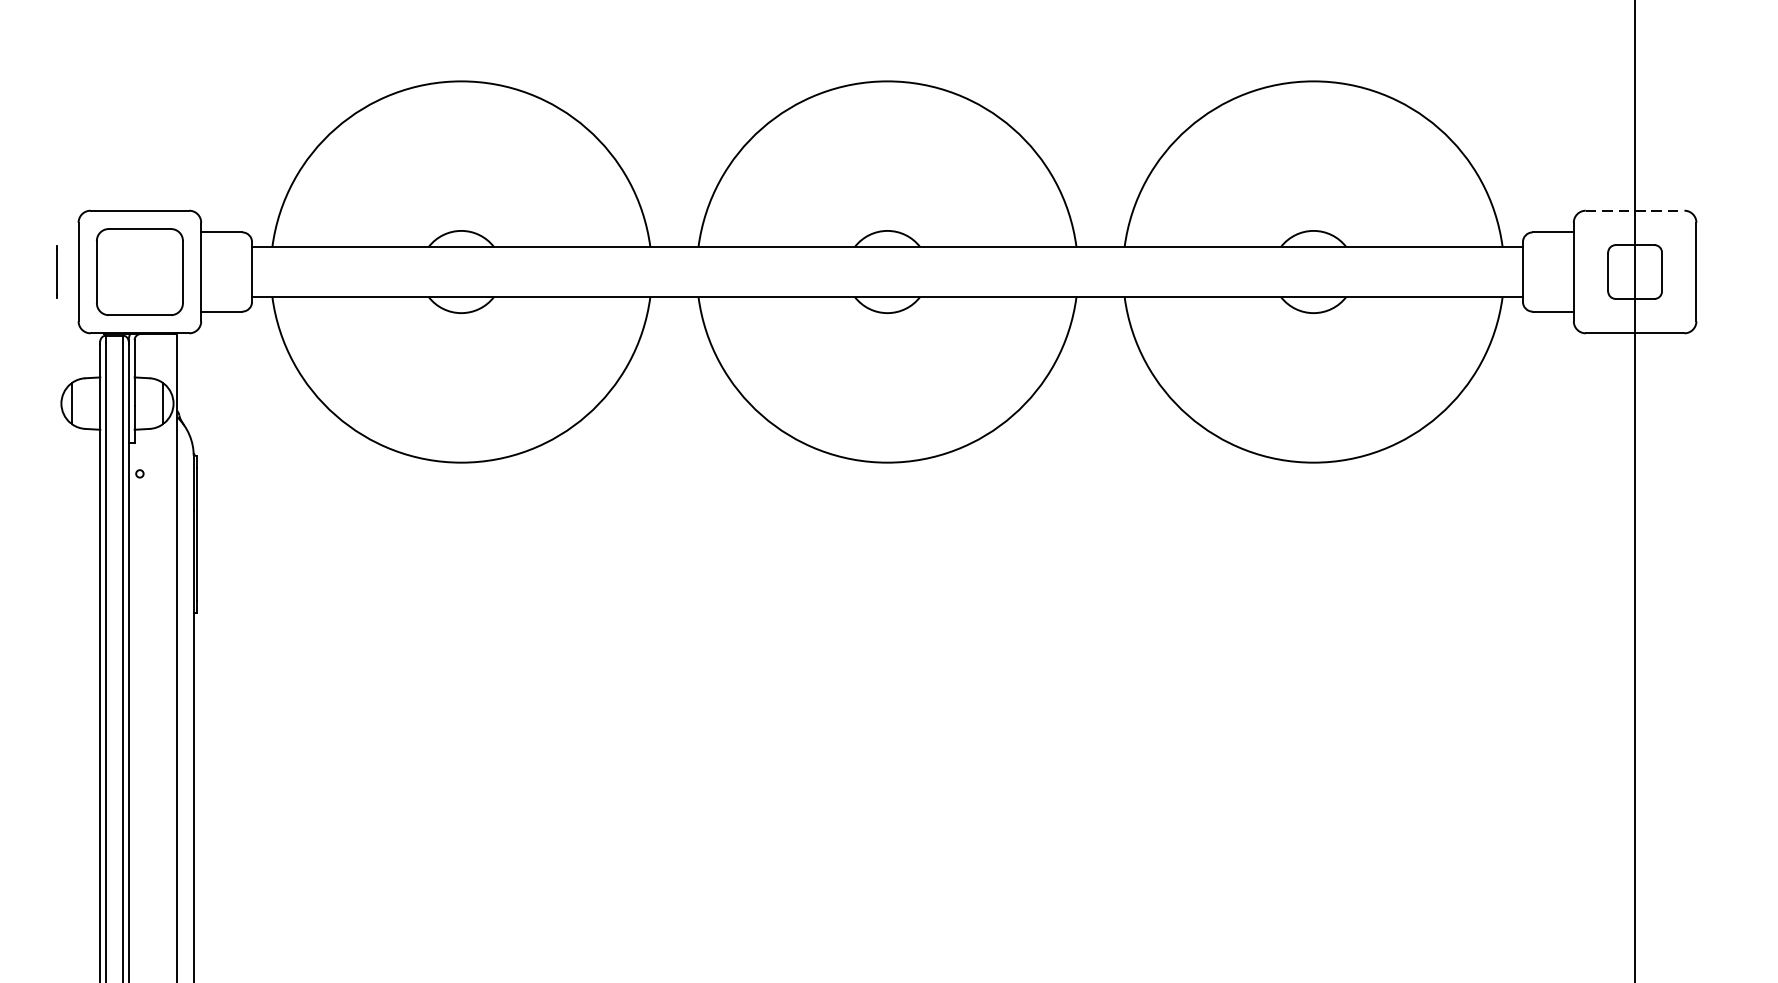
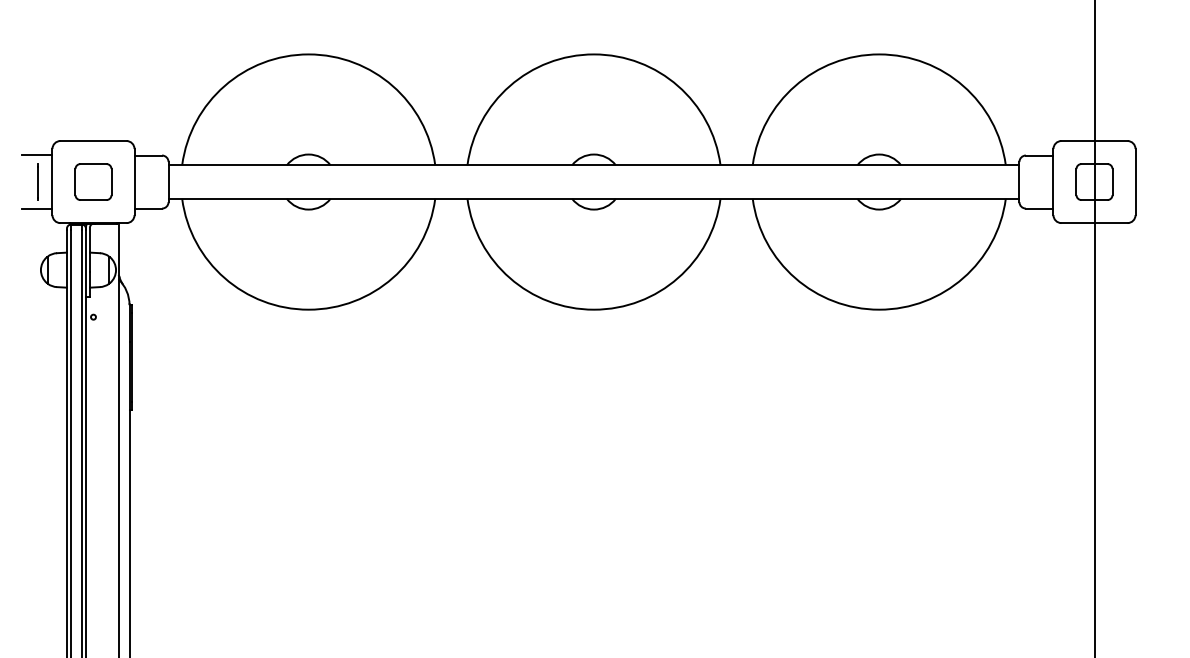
line: (1635, 211) -> (1094, 141), dashed -> solid
line: (56, 232) -> (37, 155), added
part: (139, 271) -> (93, 181), size x0.62
line: (56, 313) -> (37, 209), added

